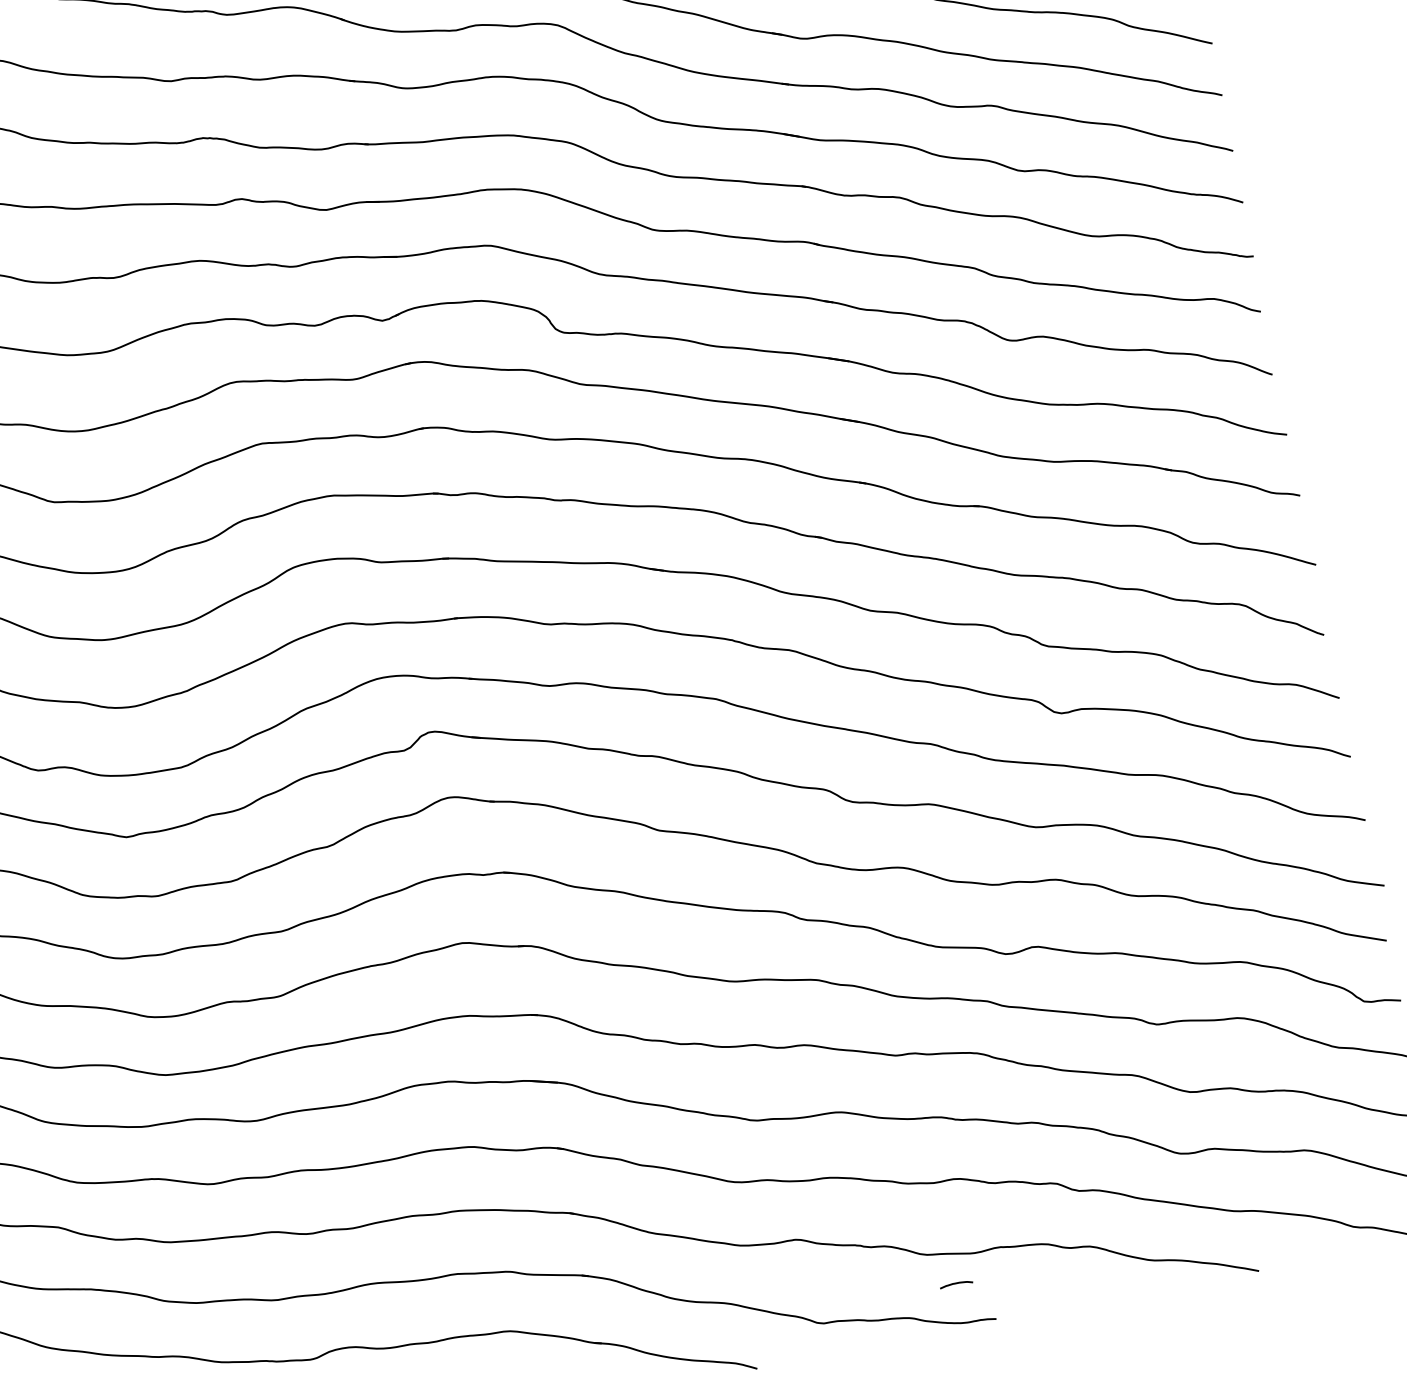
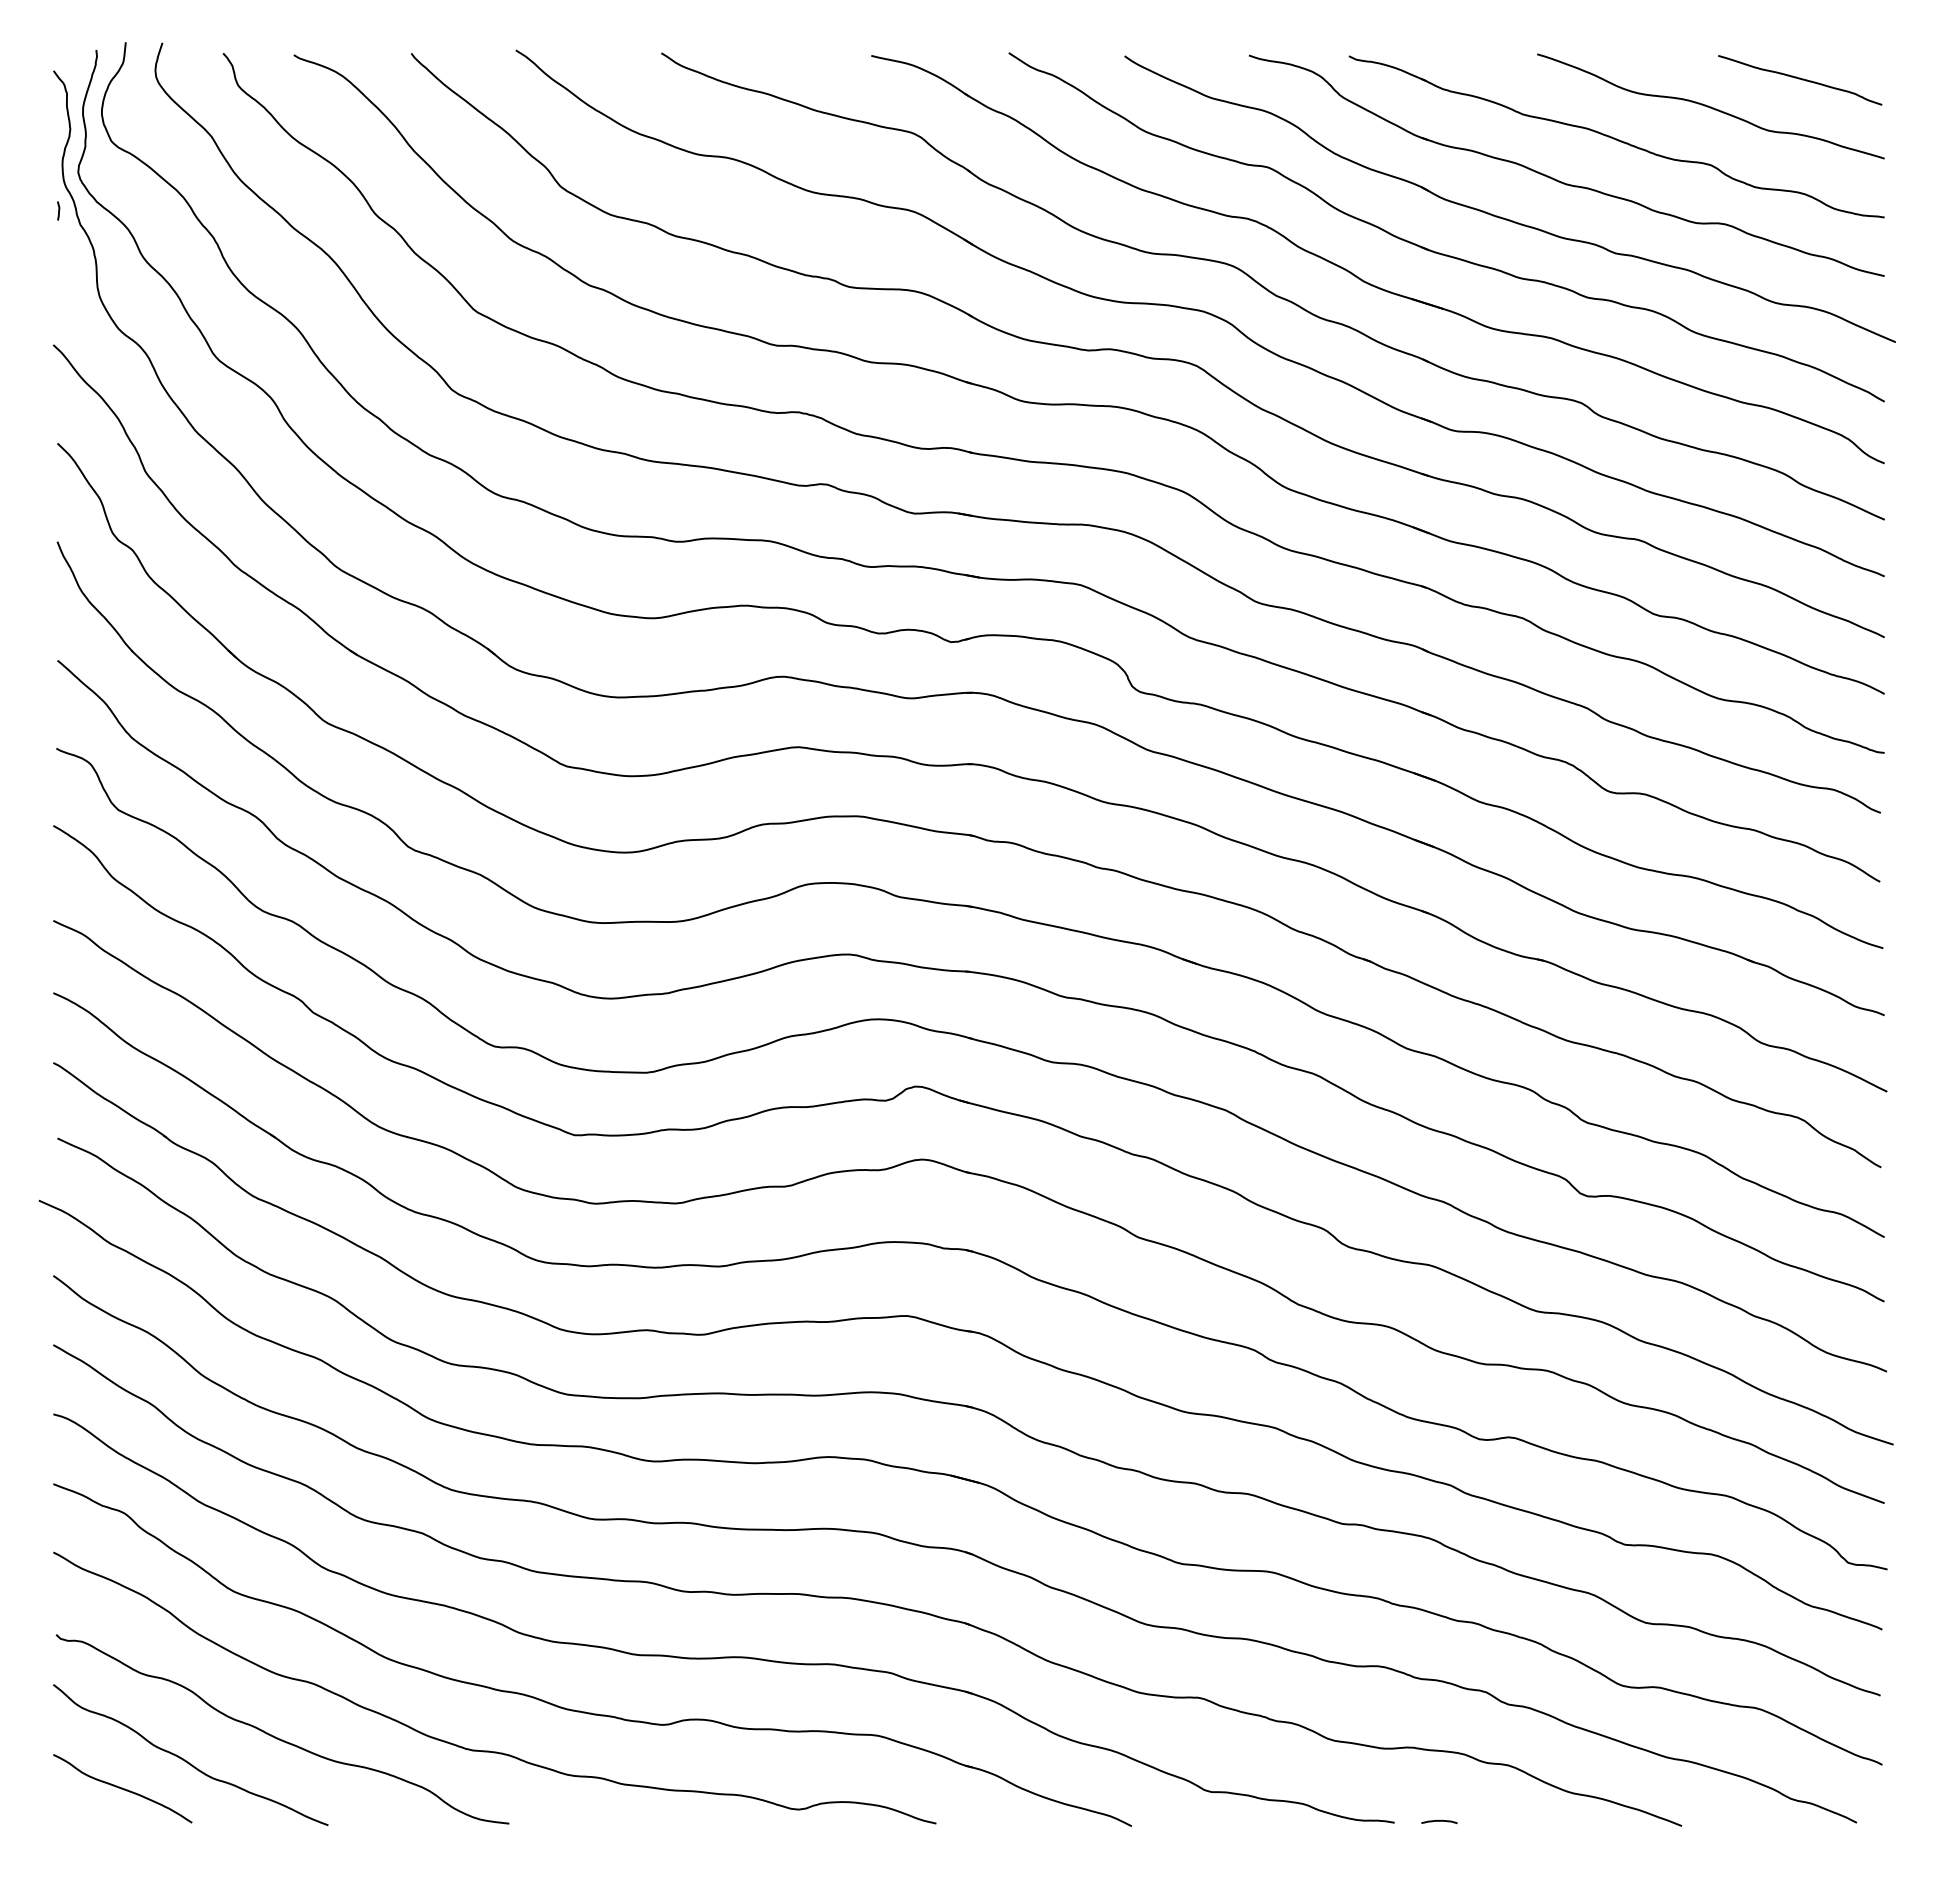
curve: (956, 1283) -> (1439, 1821), moved

